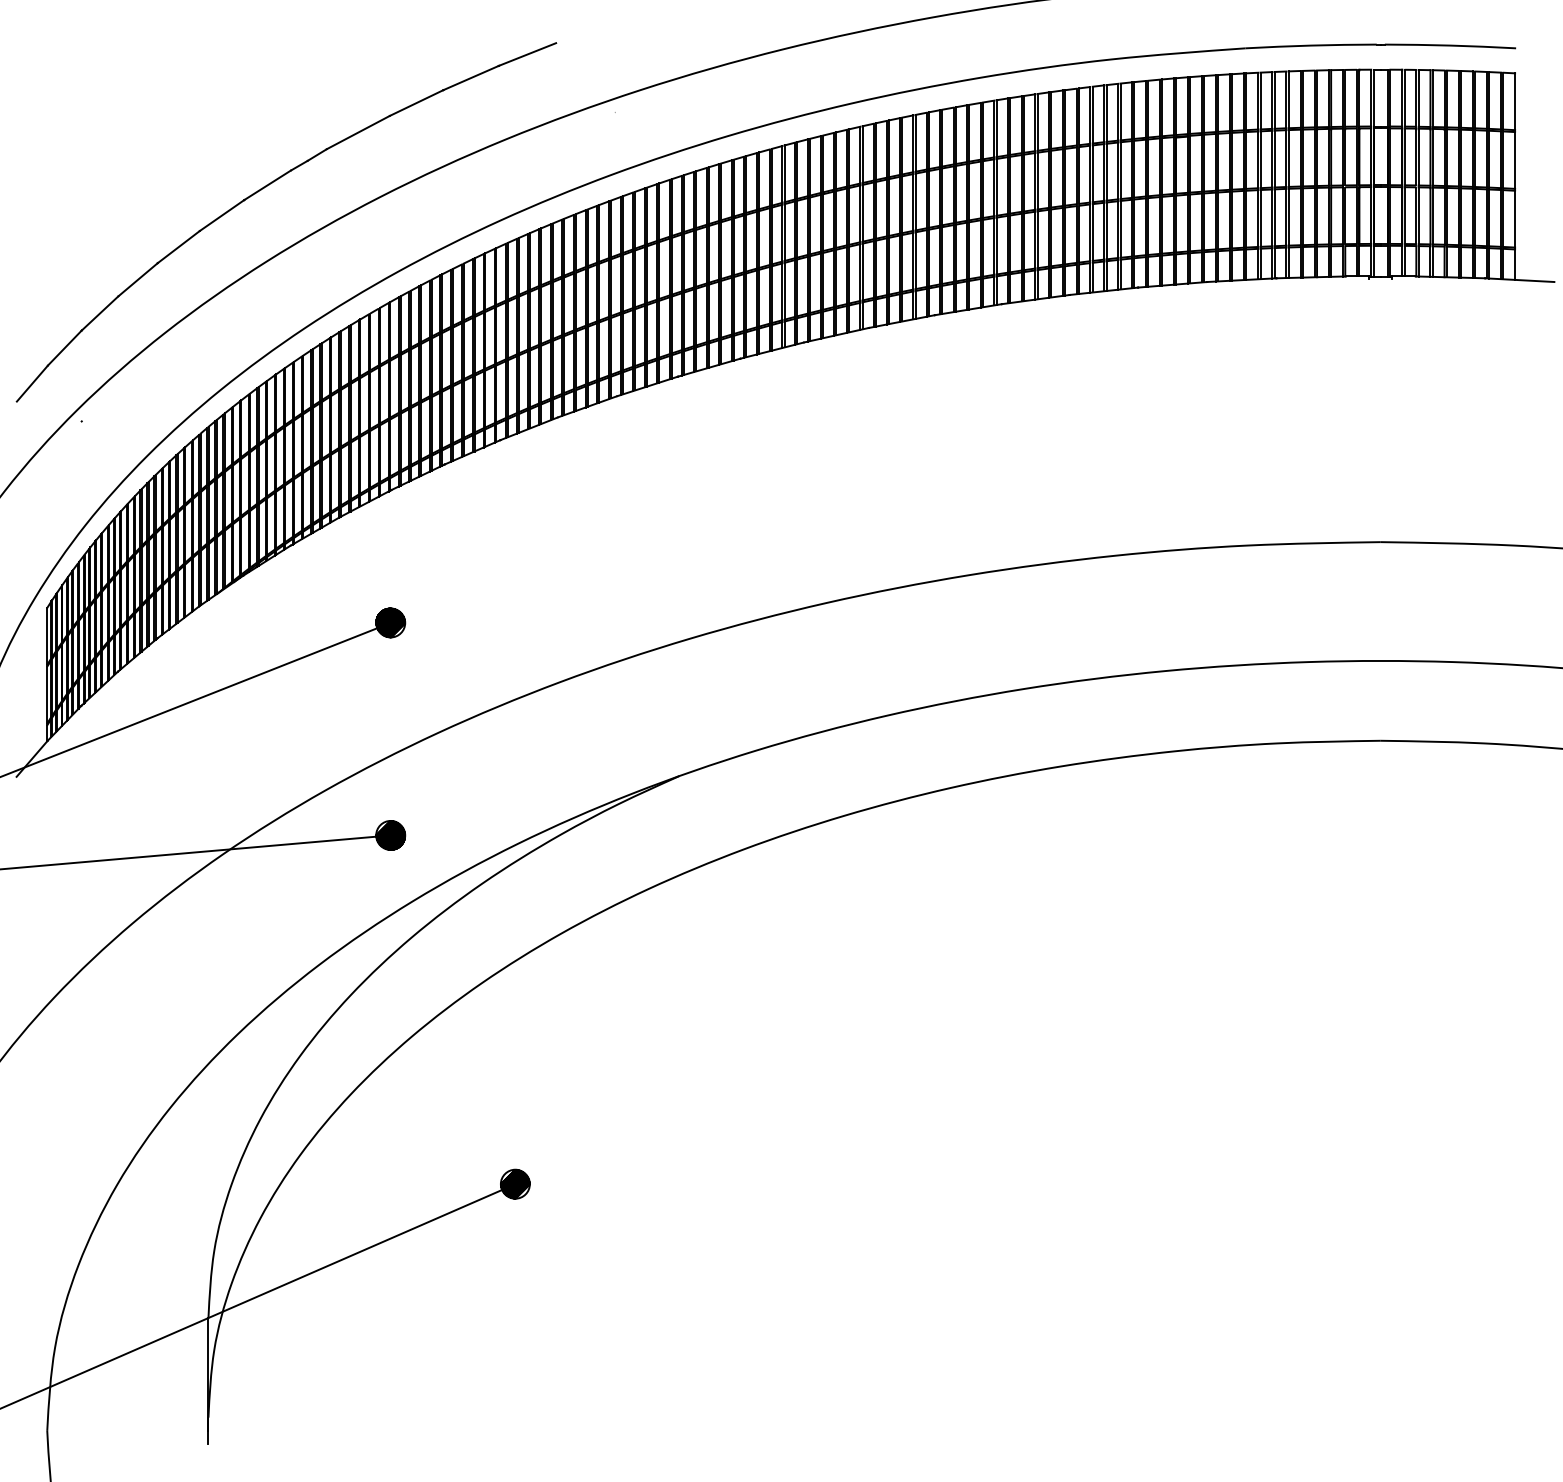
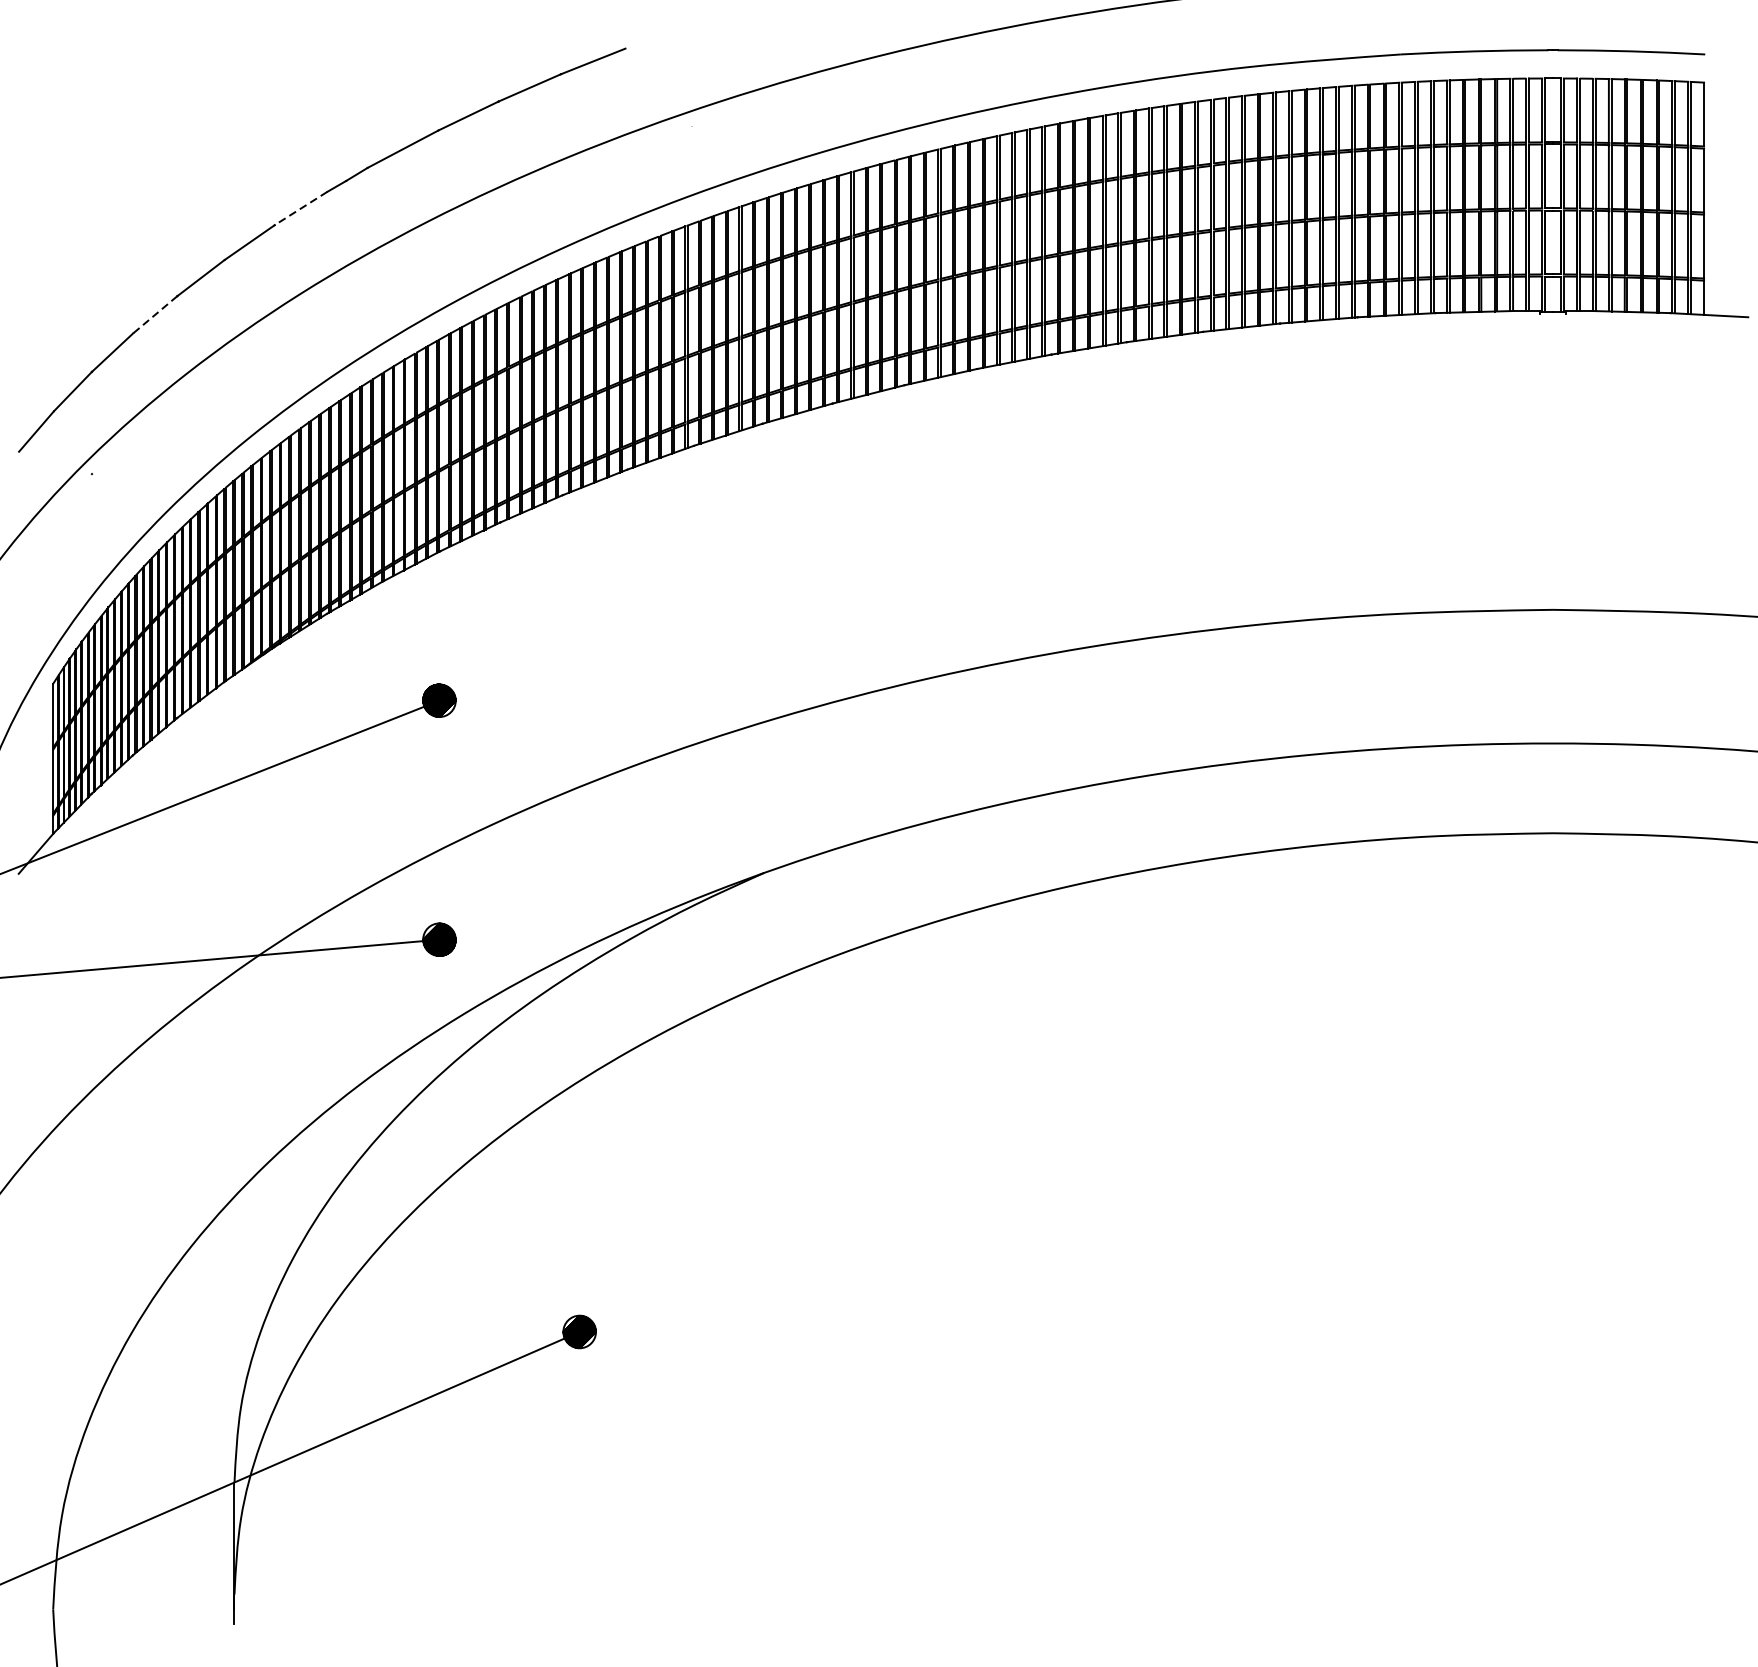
line: (267, 185) -> (300, 208), solid -> dashed
line: (138, 279) -> (155, 314), solid -> dashed

